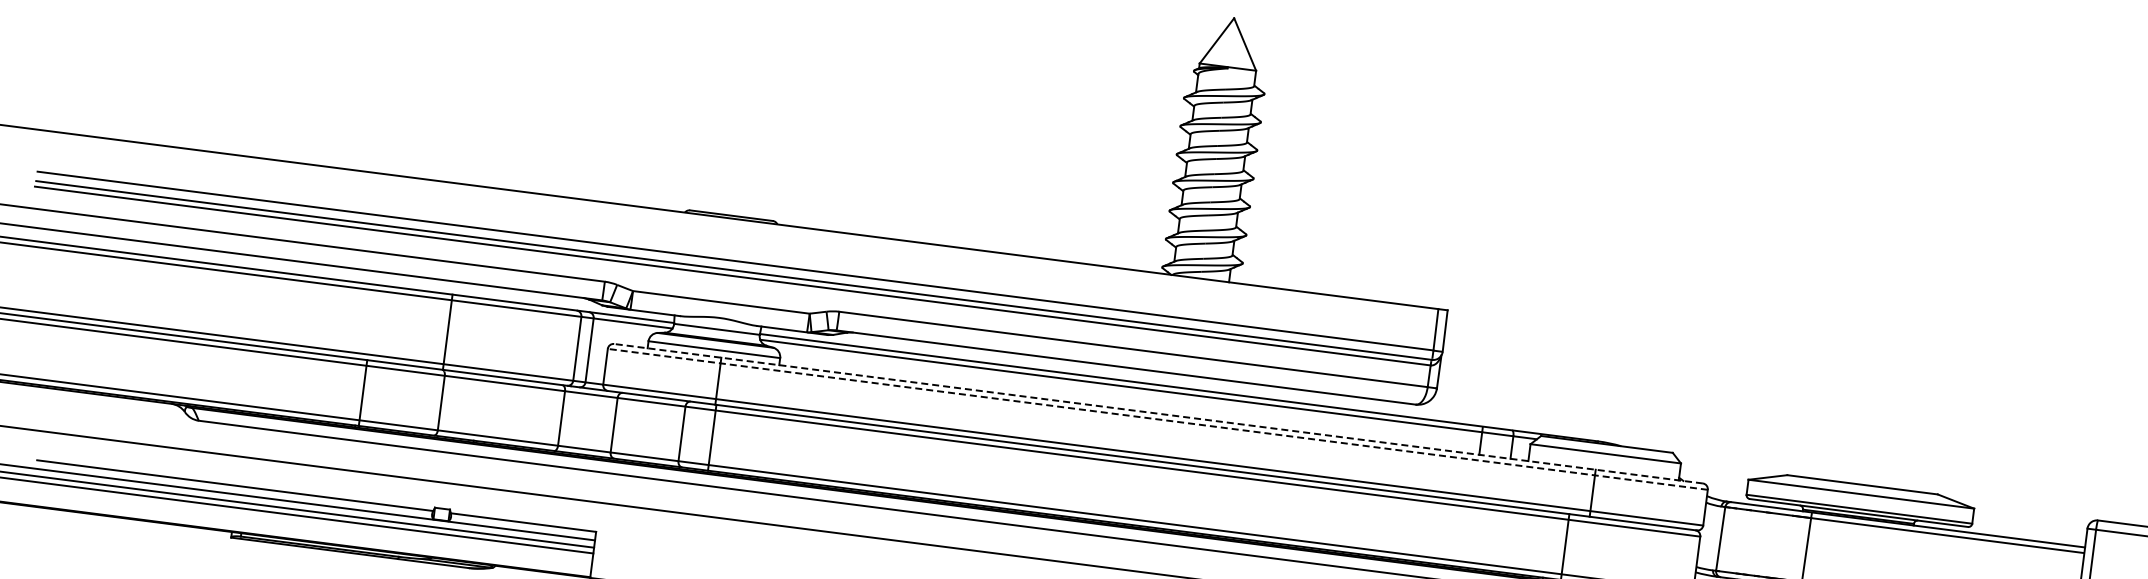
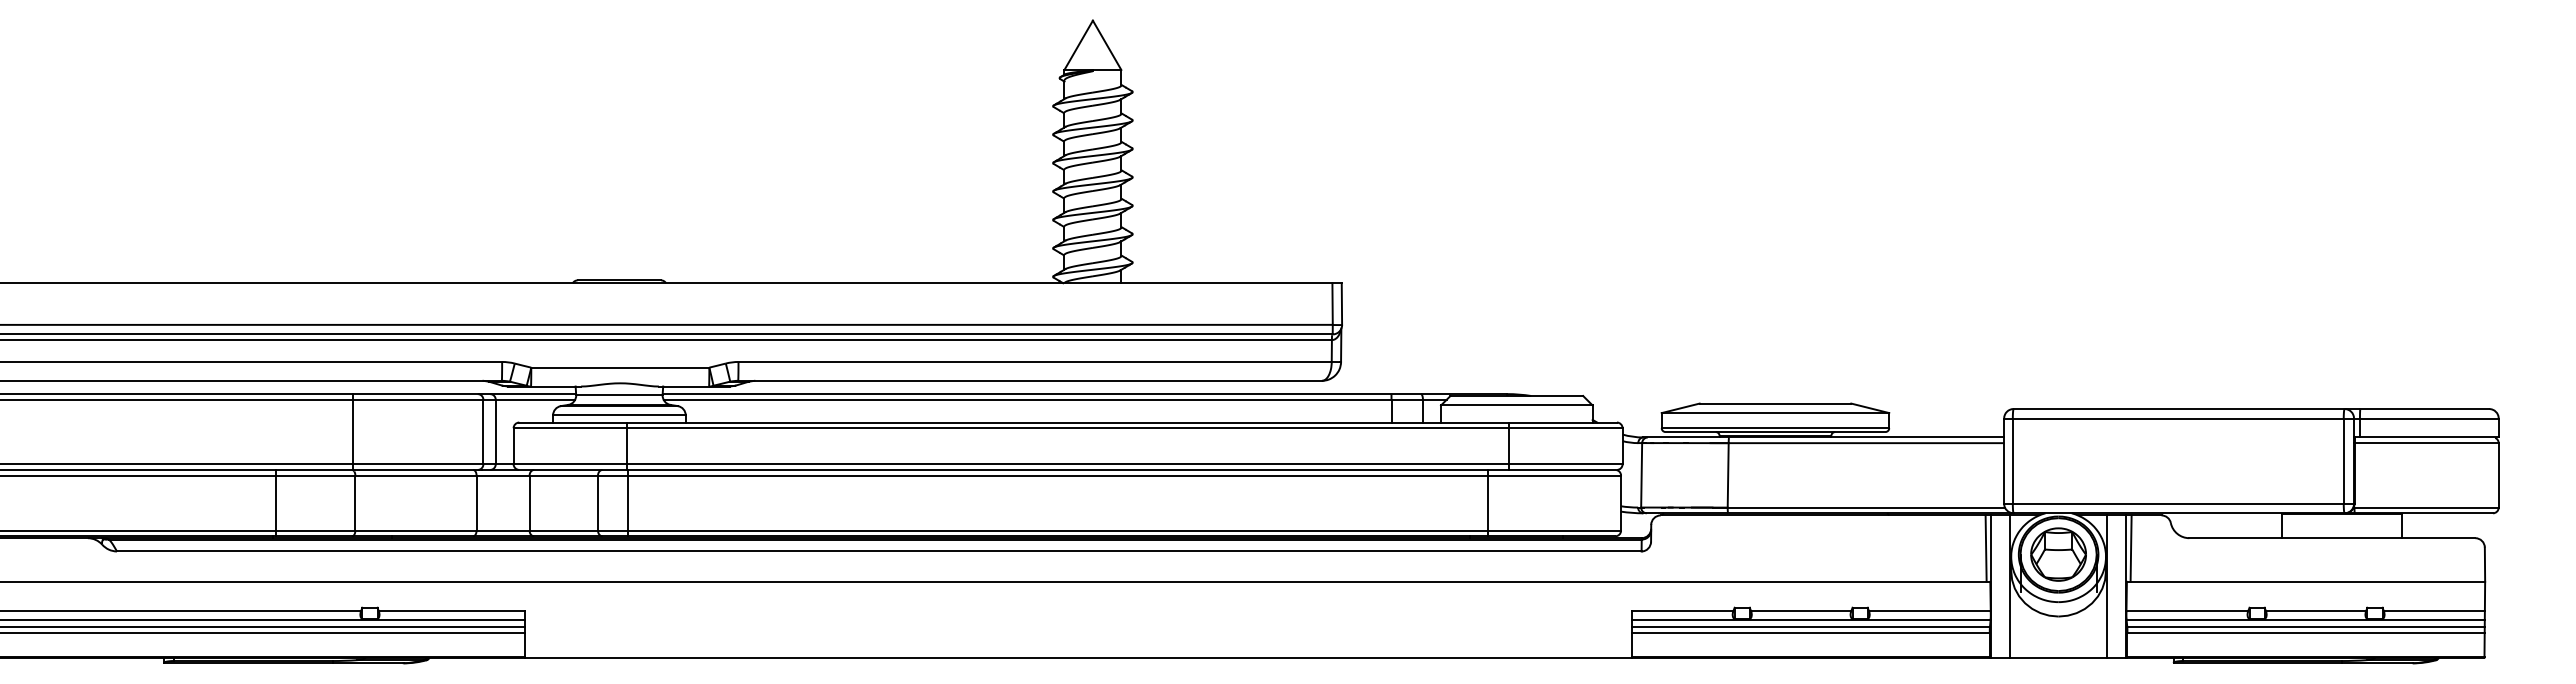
line: (1158, 413) -> (1068, 422), dashed -> solid
line: (1157, 419) -> (1067, 428), dashed -> solid

